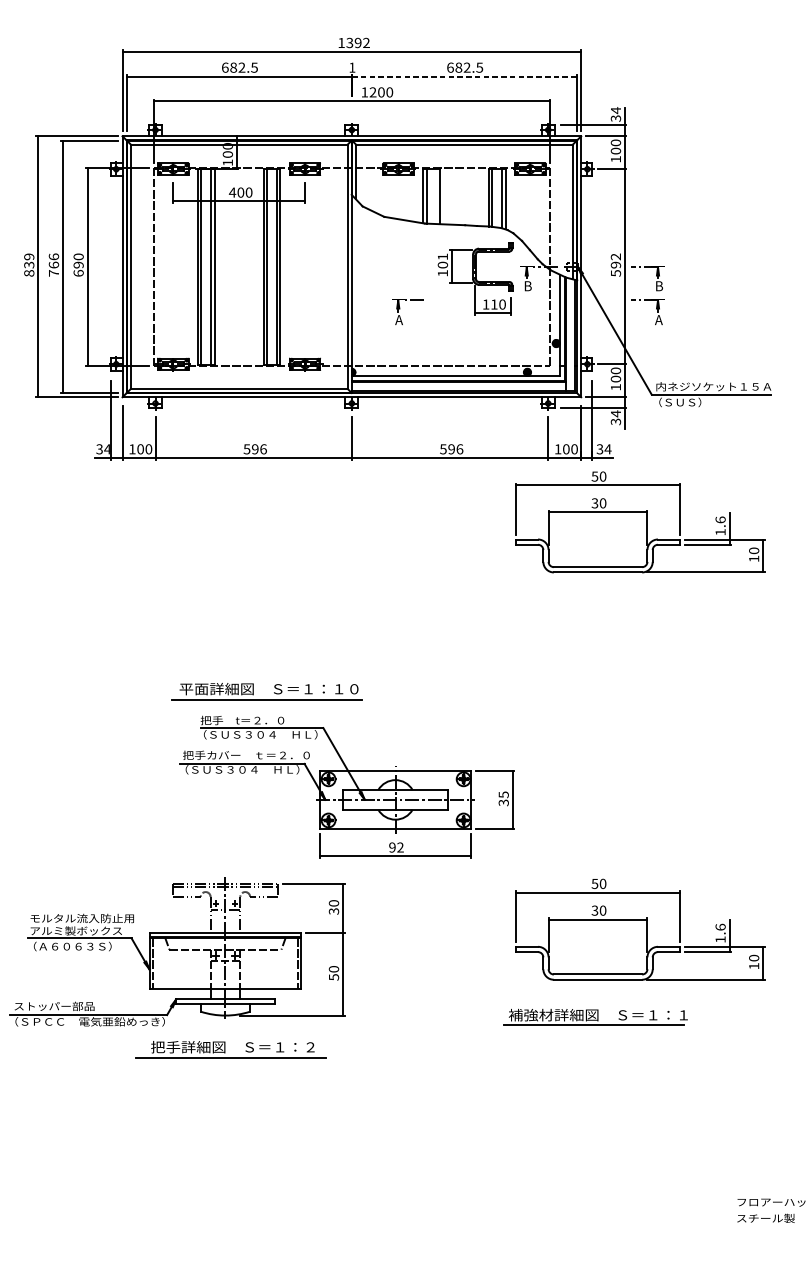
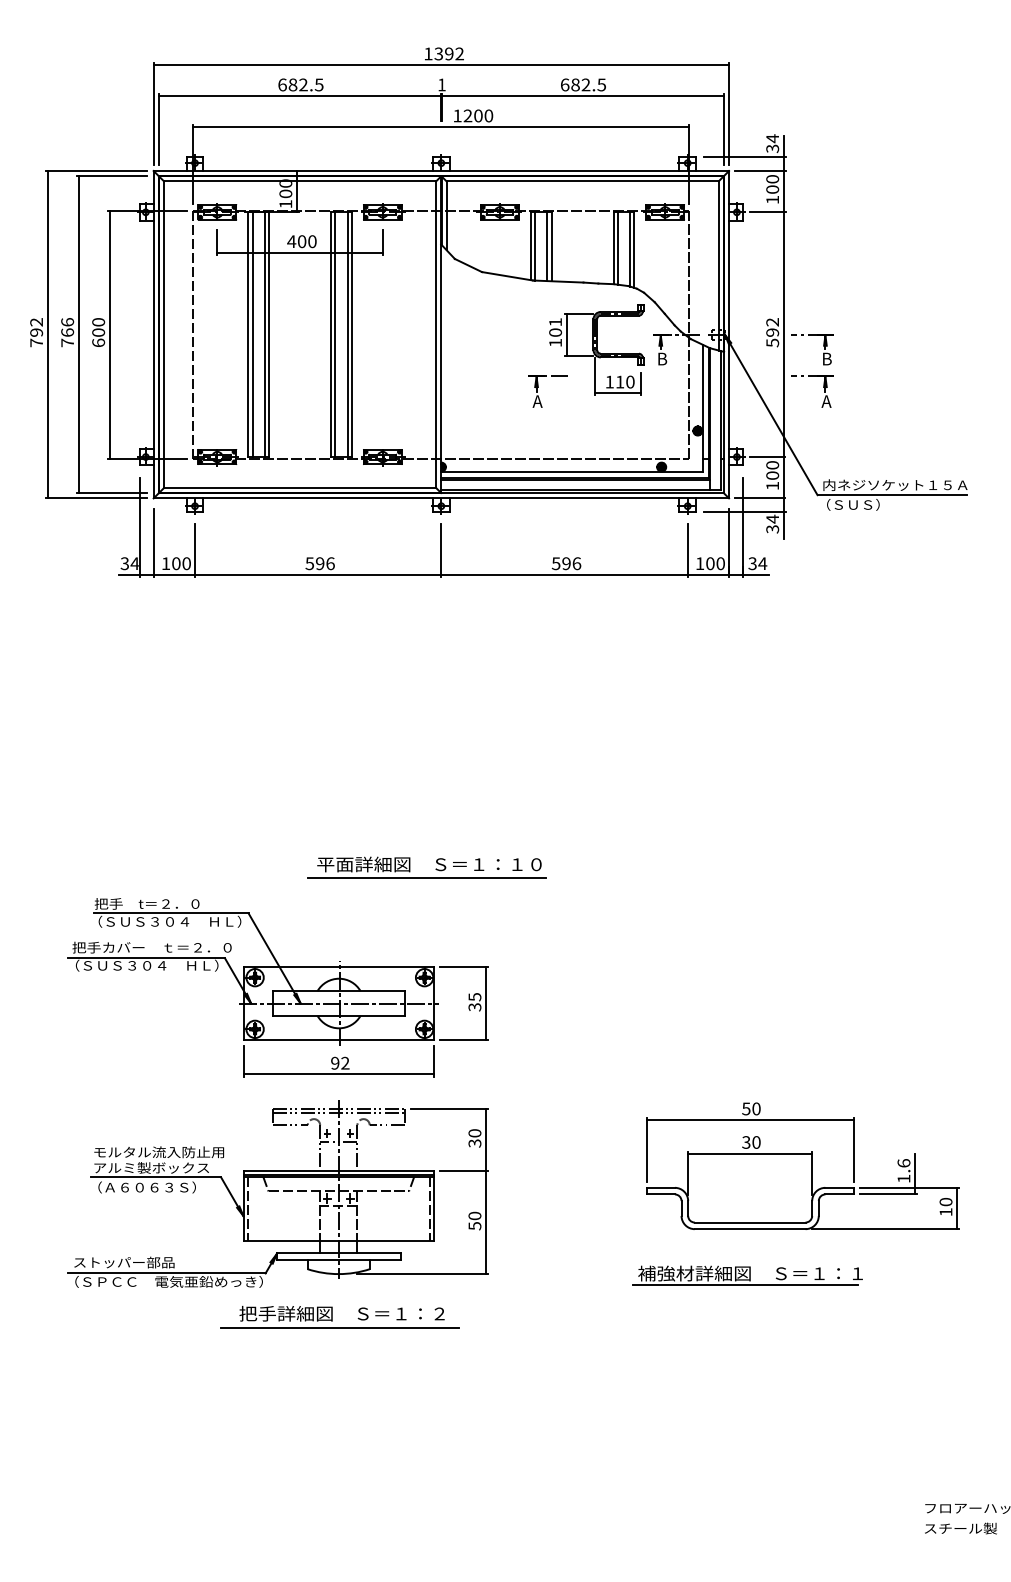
line: (465, 76) -> (583, 96), dashed -> solid
line: (436, 196) -> (547, 246), added
text: (29, 265) -> (36, 332), 839 -> 792
text: (78, 265) -> (98, 332), 690 -> 600
part: (399, 308) -> (538, 387), moved
part: (639, 521) -> (802, 654), removed
part: (273, 693) -> (435, 869), moved
part: (346, 787) -> (277, 987), moved
part: (176, 951) -> (277, 1193), moved
part: (225, 1050) -> (332, 1317), moved

